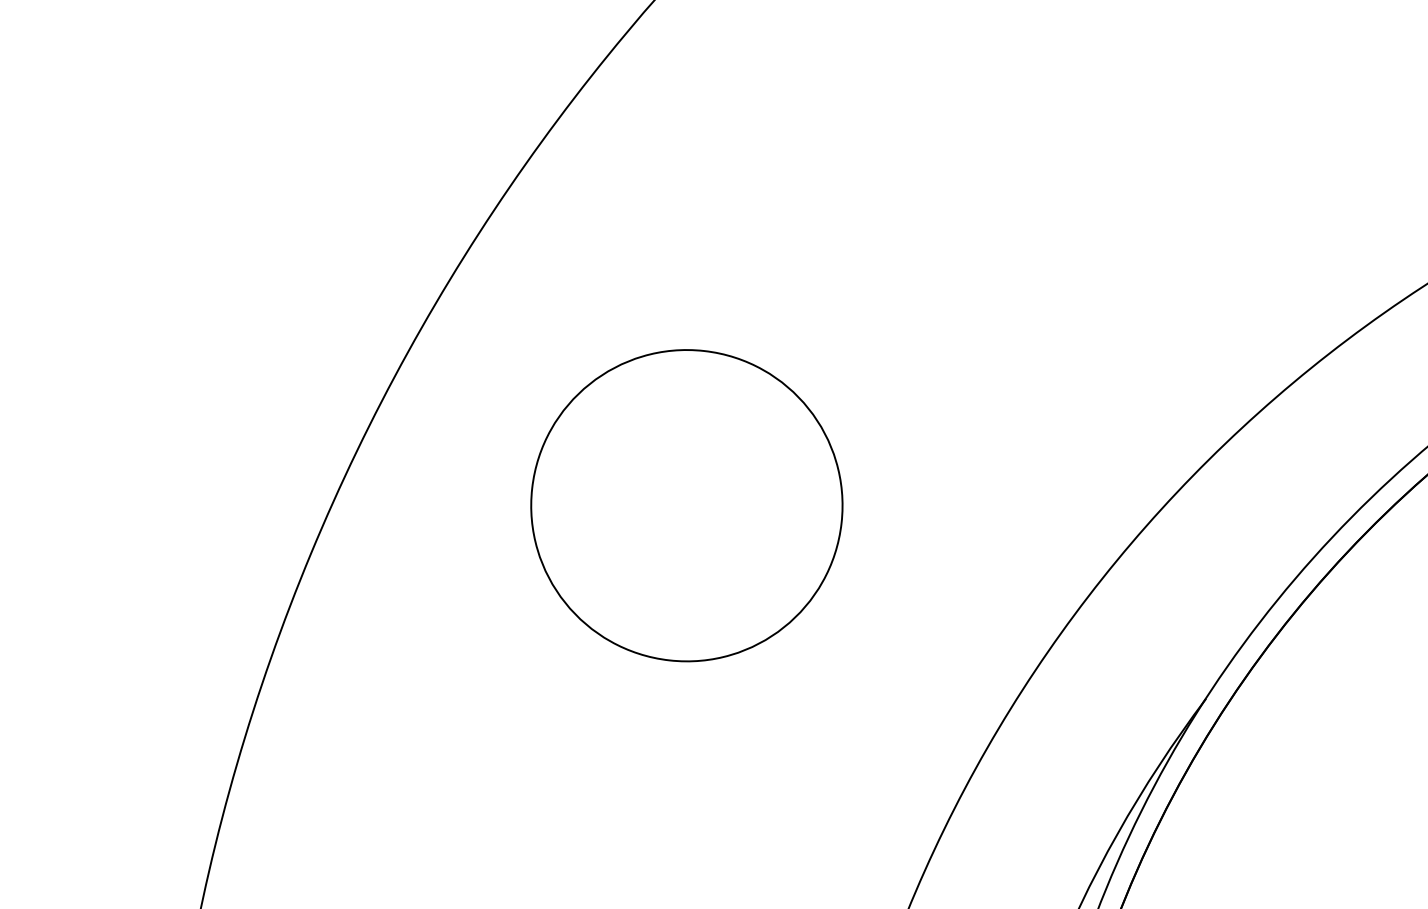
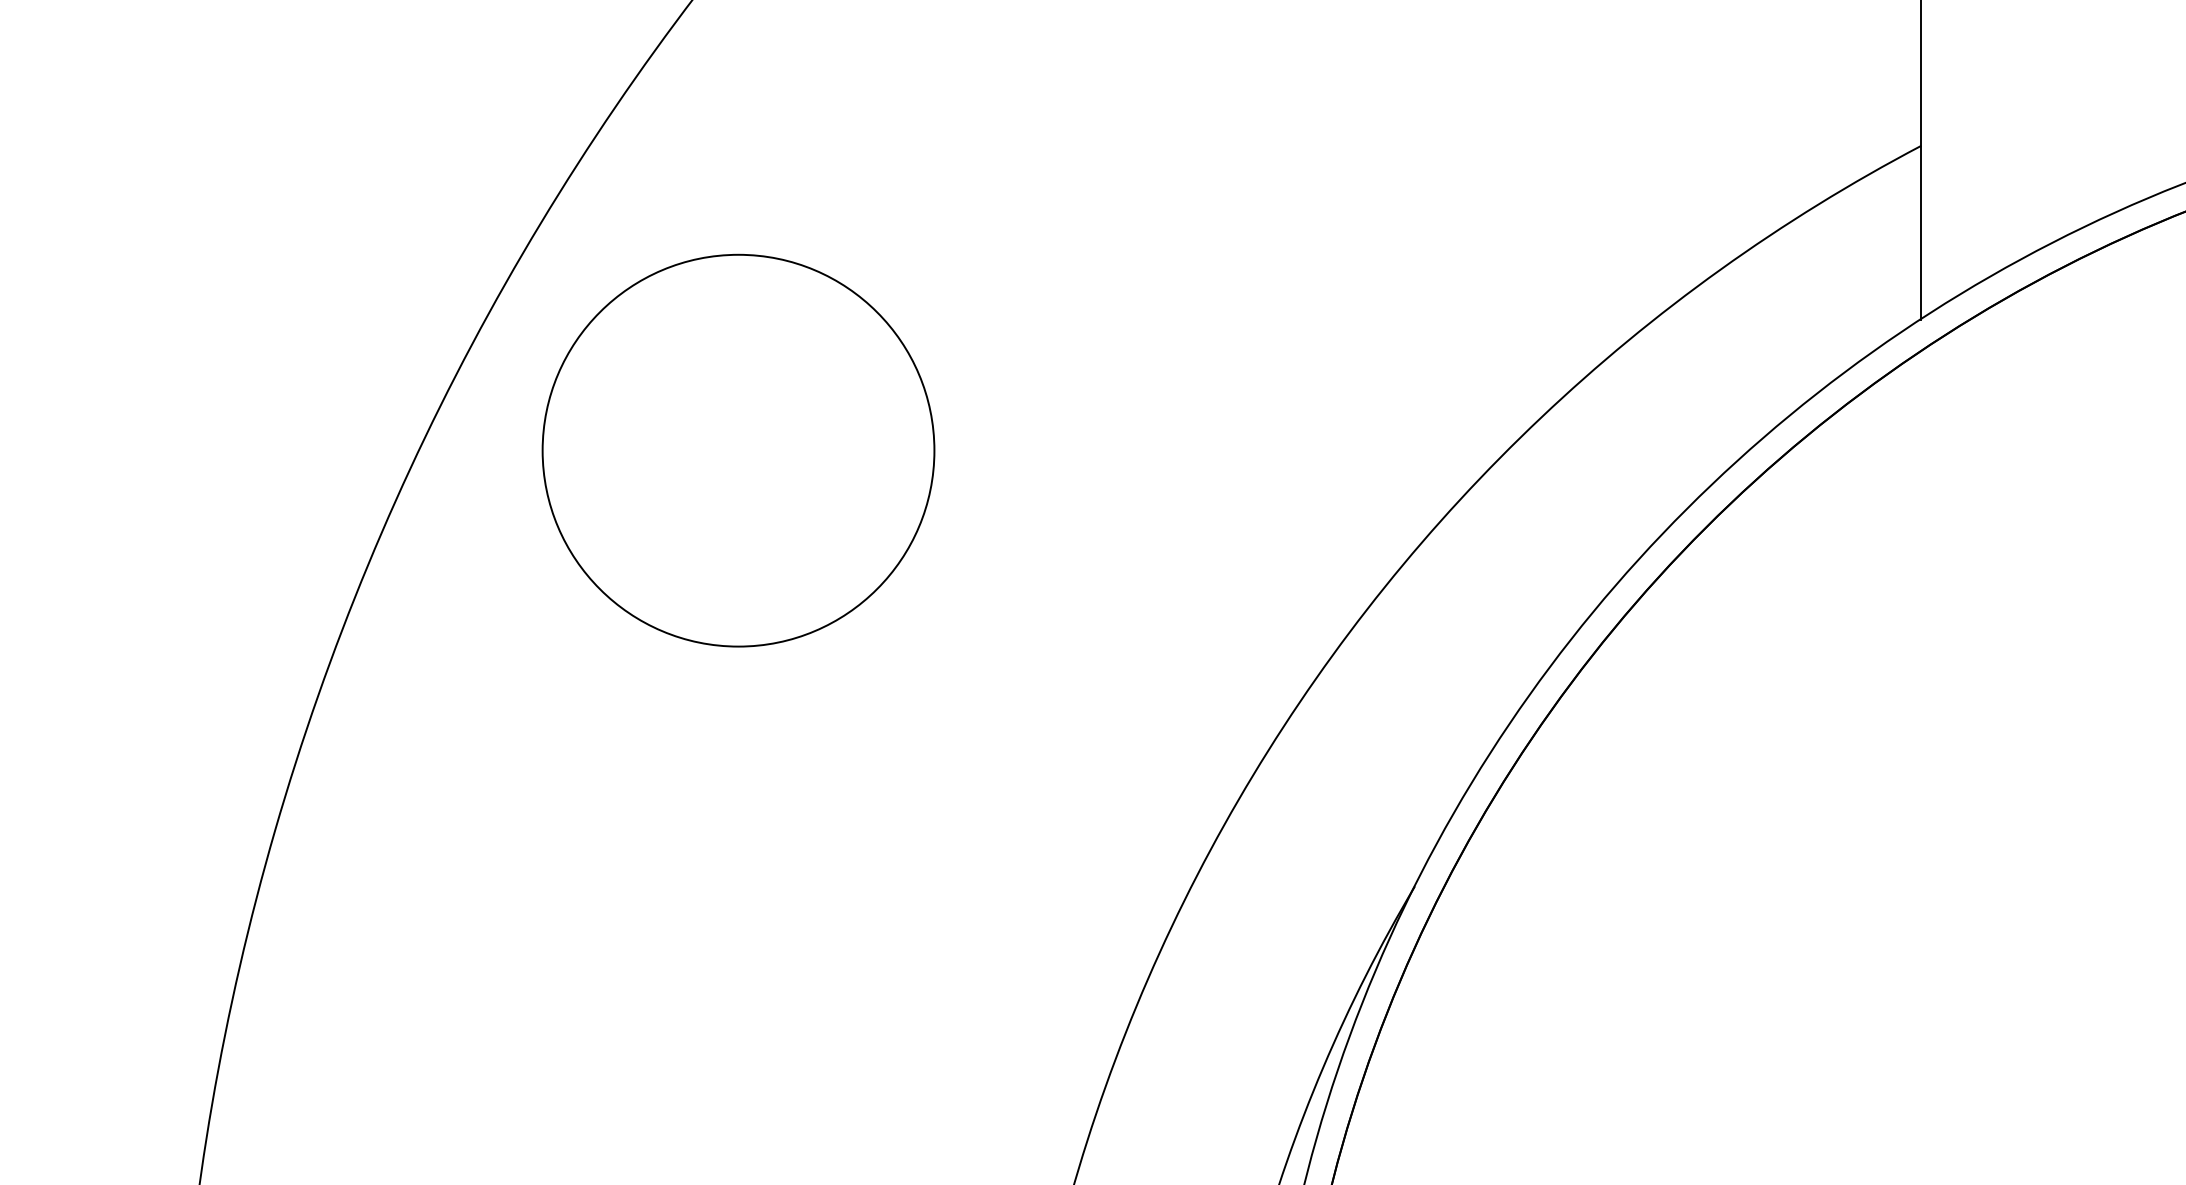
circle: (686, 505) -> (738, 450), moved

